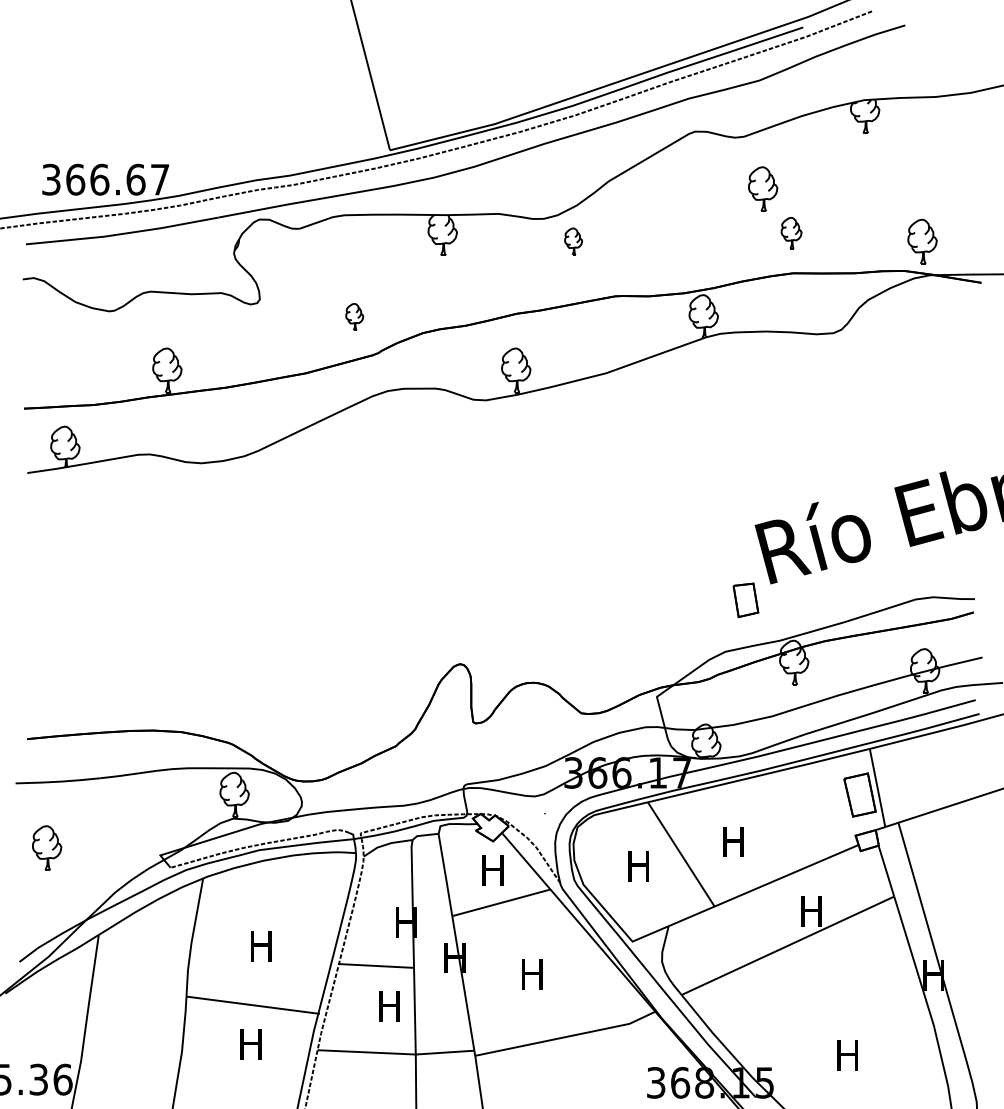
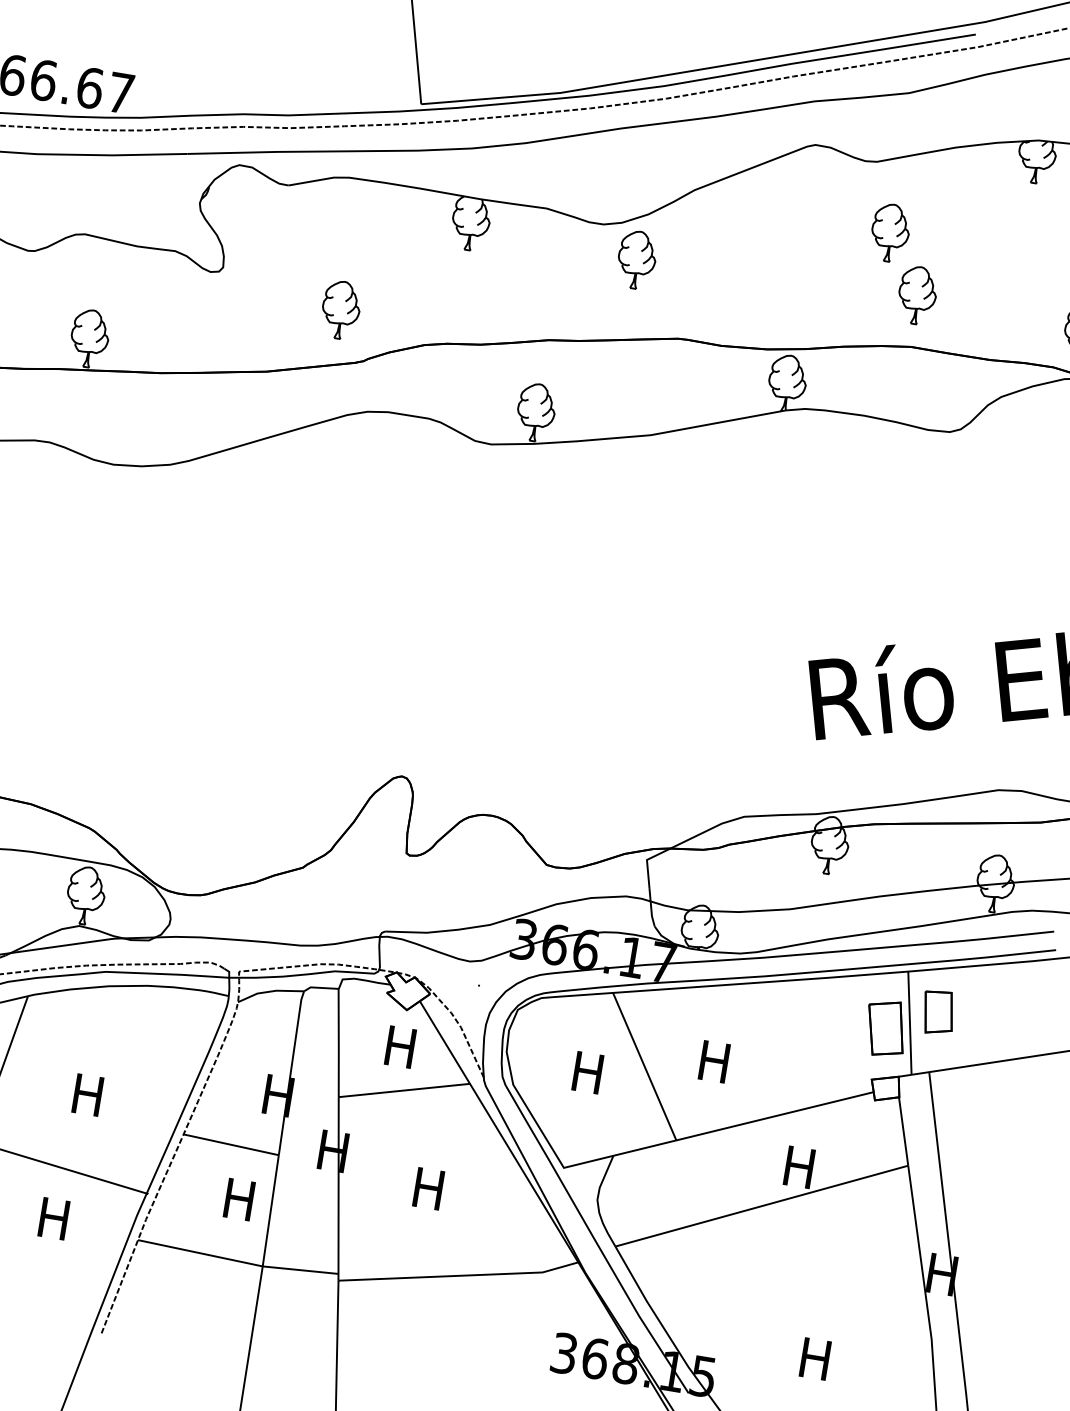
part: (791, 232) -> (917, 294), size x1.43
part: (573, 241) -> (636, 259), size x1.67
part: (354, 316) -> (340, 309), size x1.67
part: (745, 600) -> (937, 1012), moved

